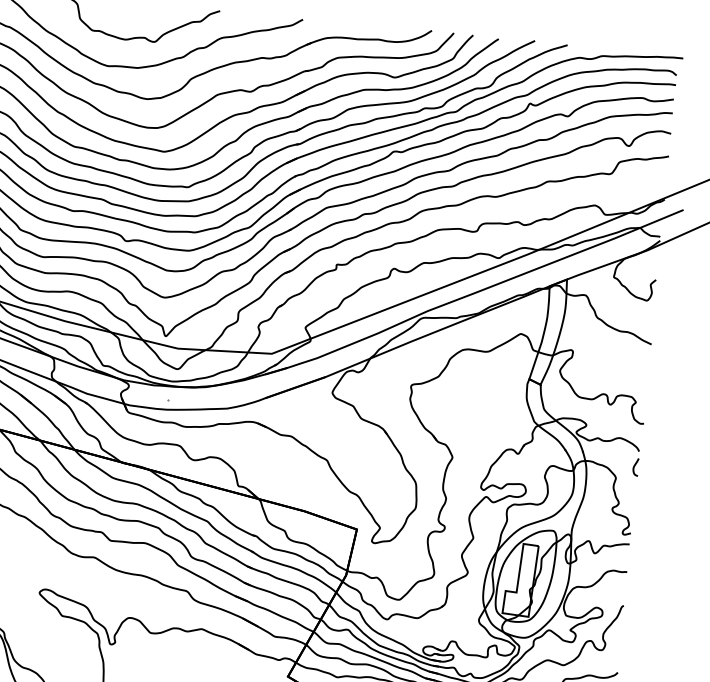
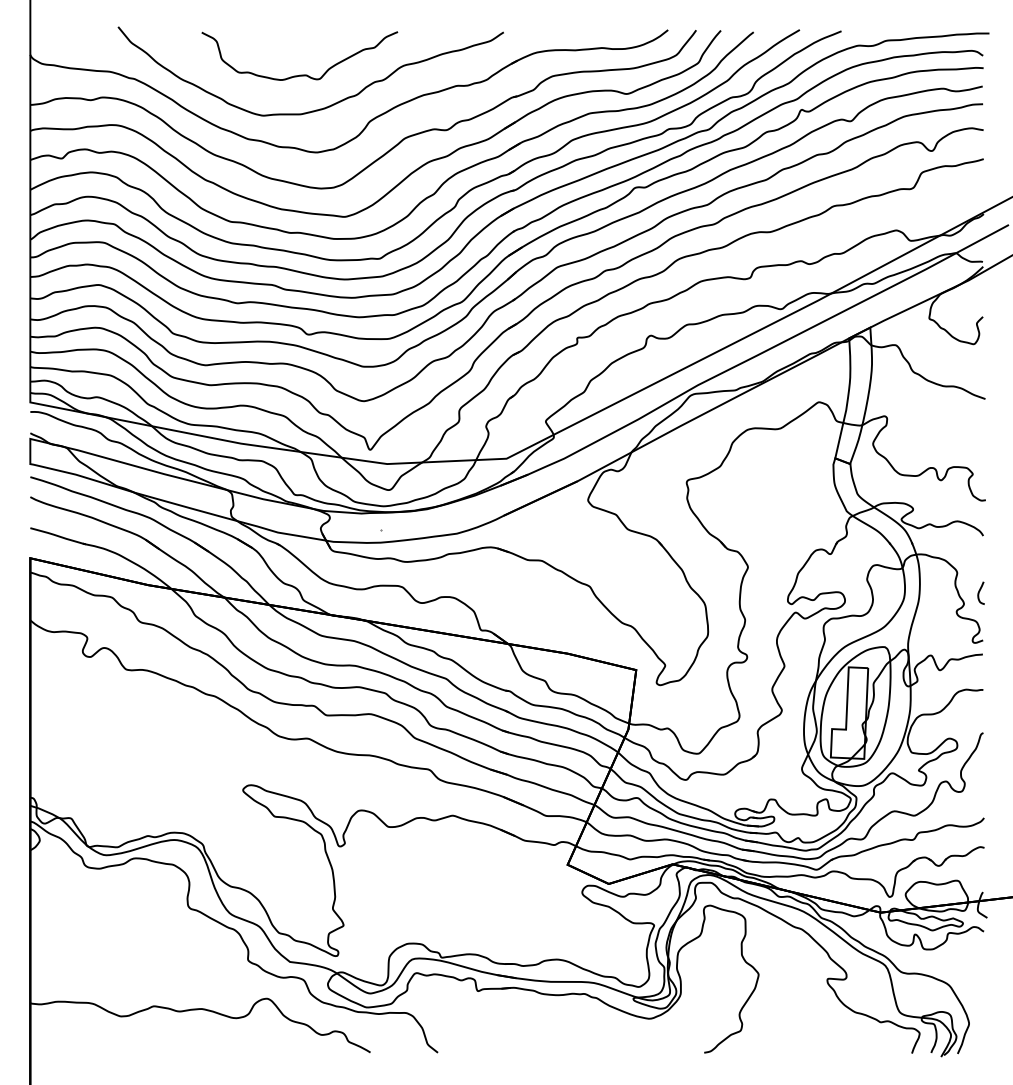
curve: (635, 465) -> (980, 591), moved

